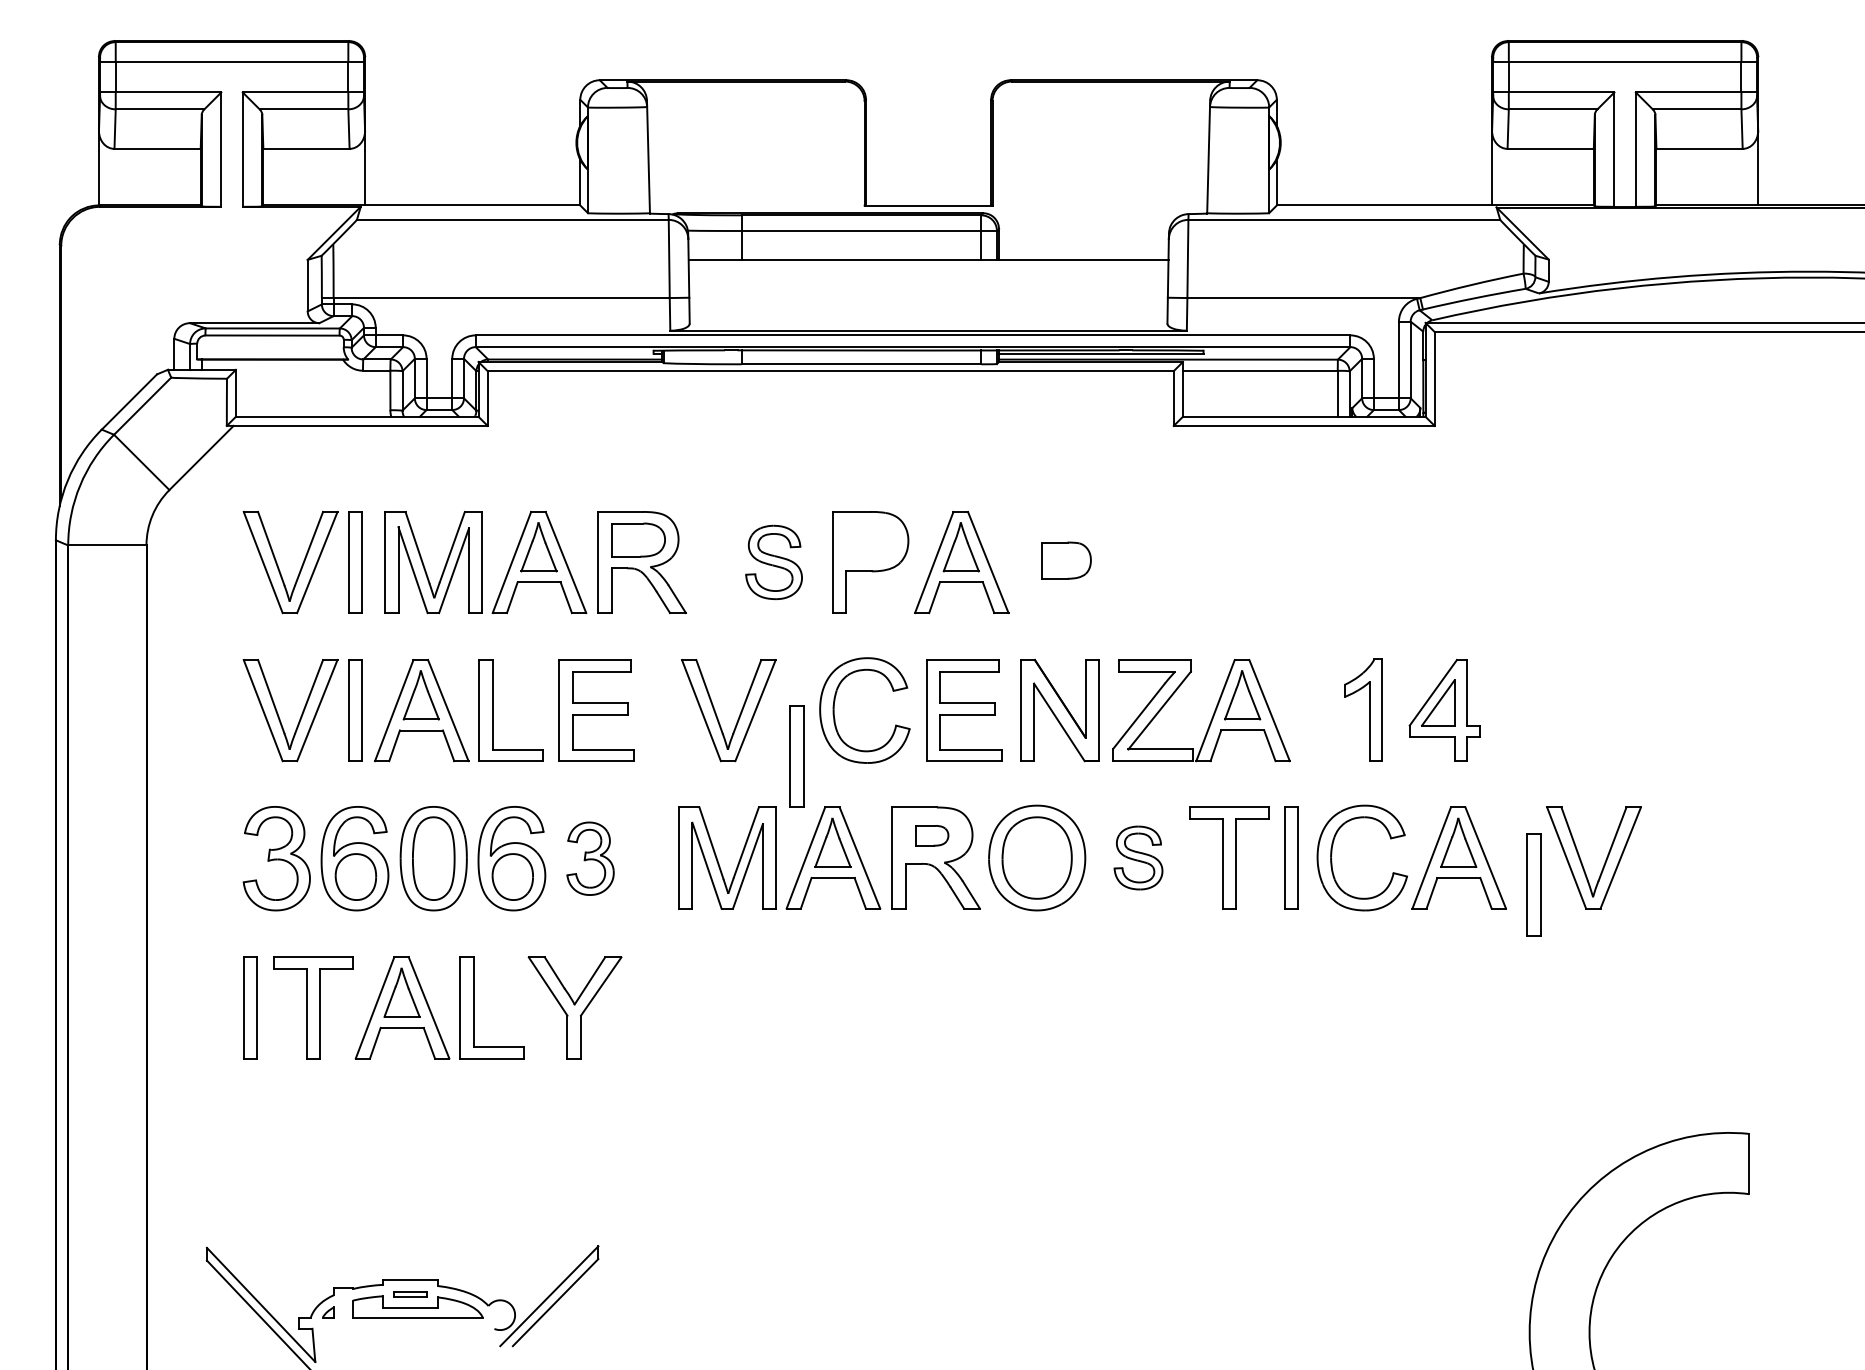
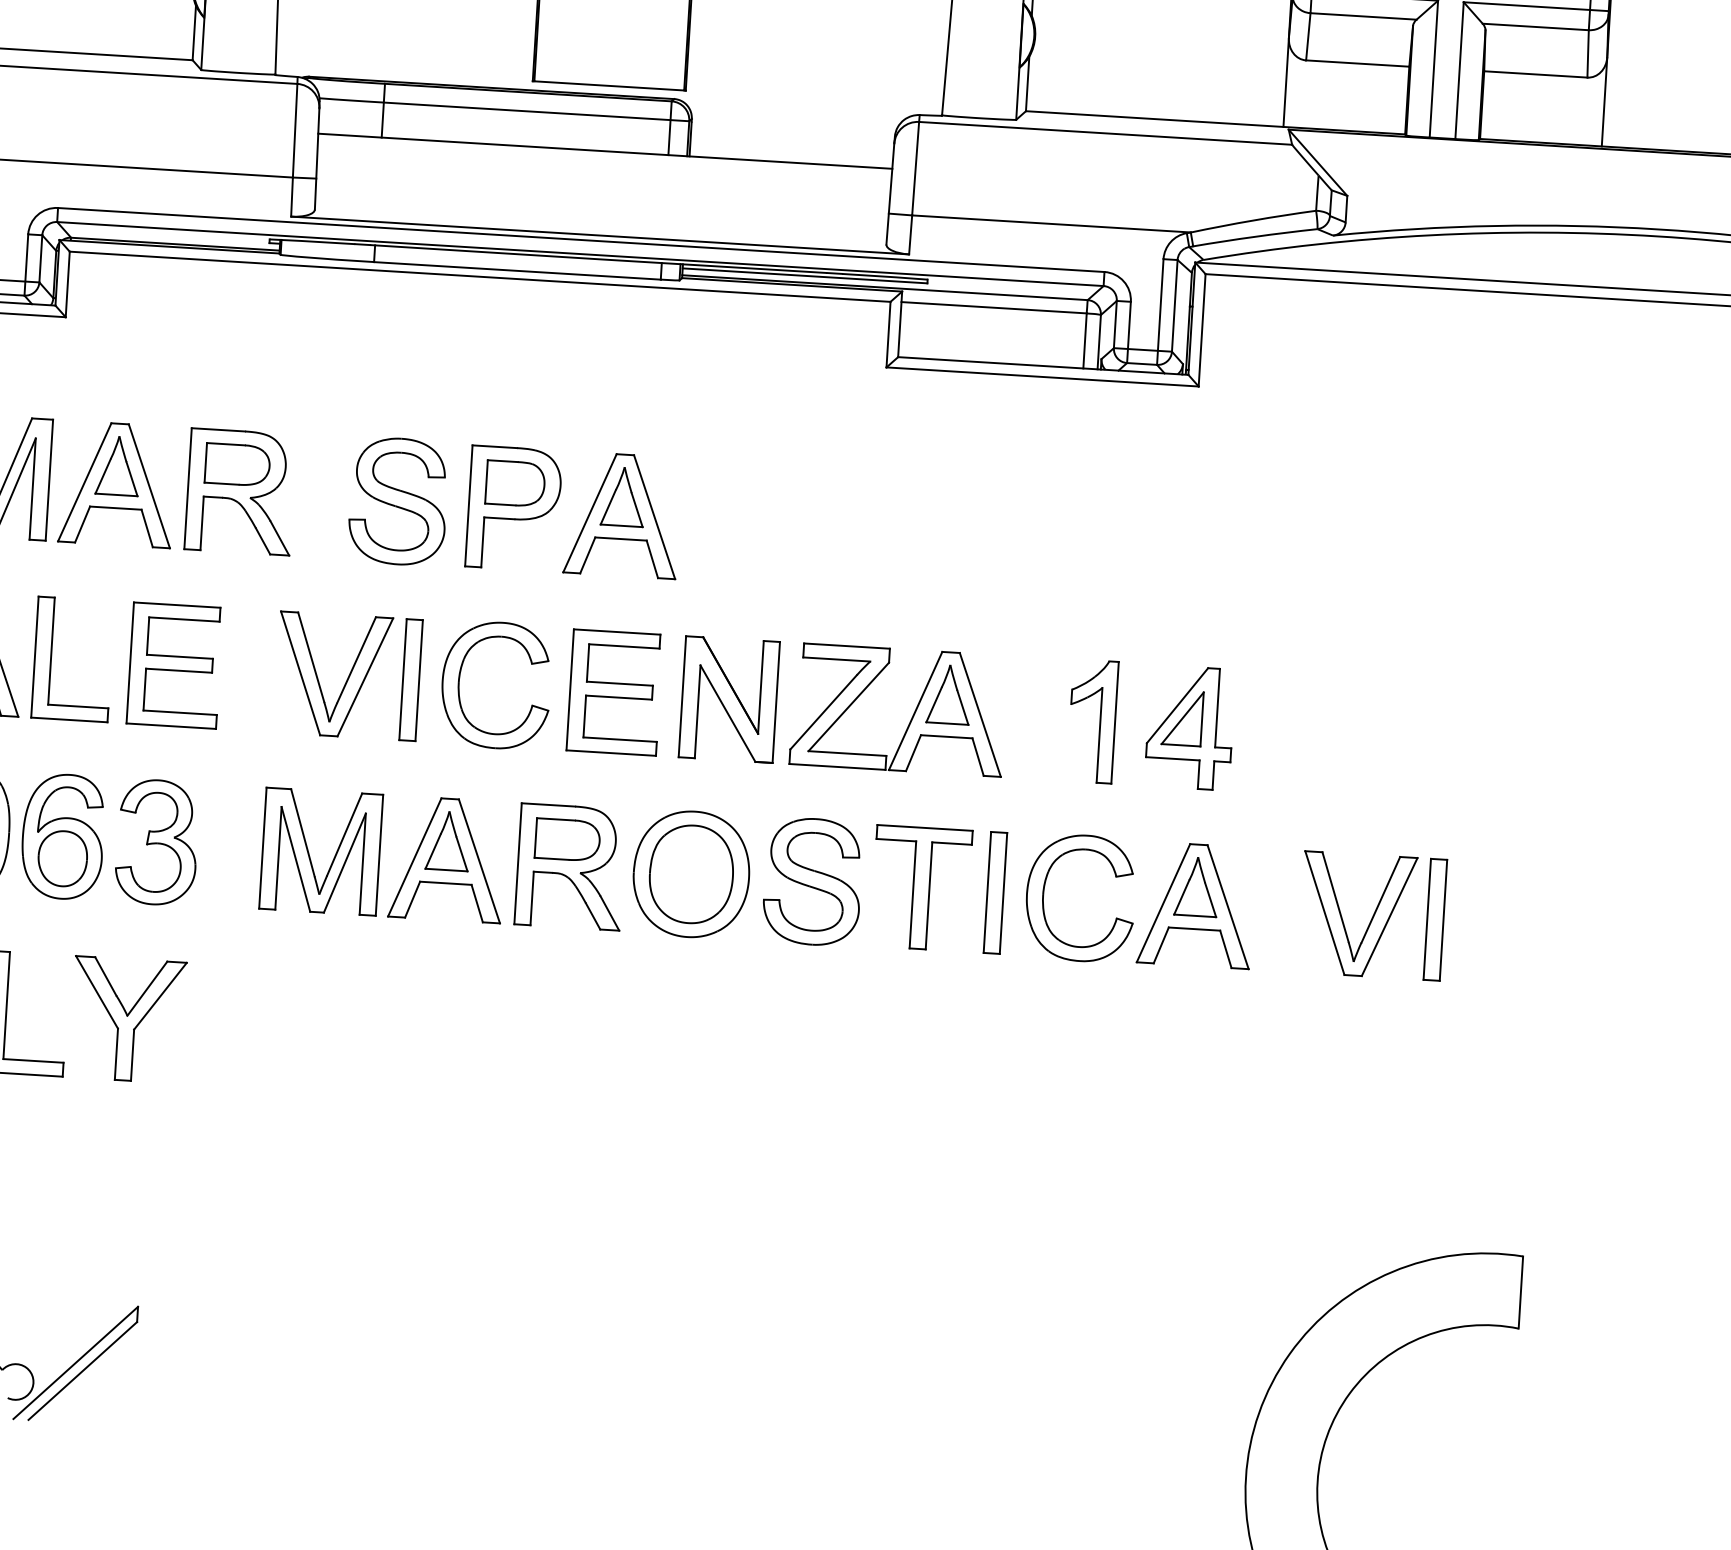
part: (1066, 560) -> (515, 483), moved
part: (773, 562) -> (397, 501), size x1.43
part: (796, 756) -> (410, 680), moved
part: (932, 835) -> (567, 839), size x1.67
part: (1138, 857) -> (812, 881), size x1.67
part: (590, 858) -> (157, 842), size x1.43
part: (1533, 884) -> (1434, 919), moved

